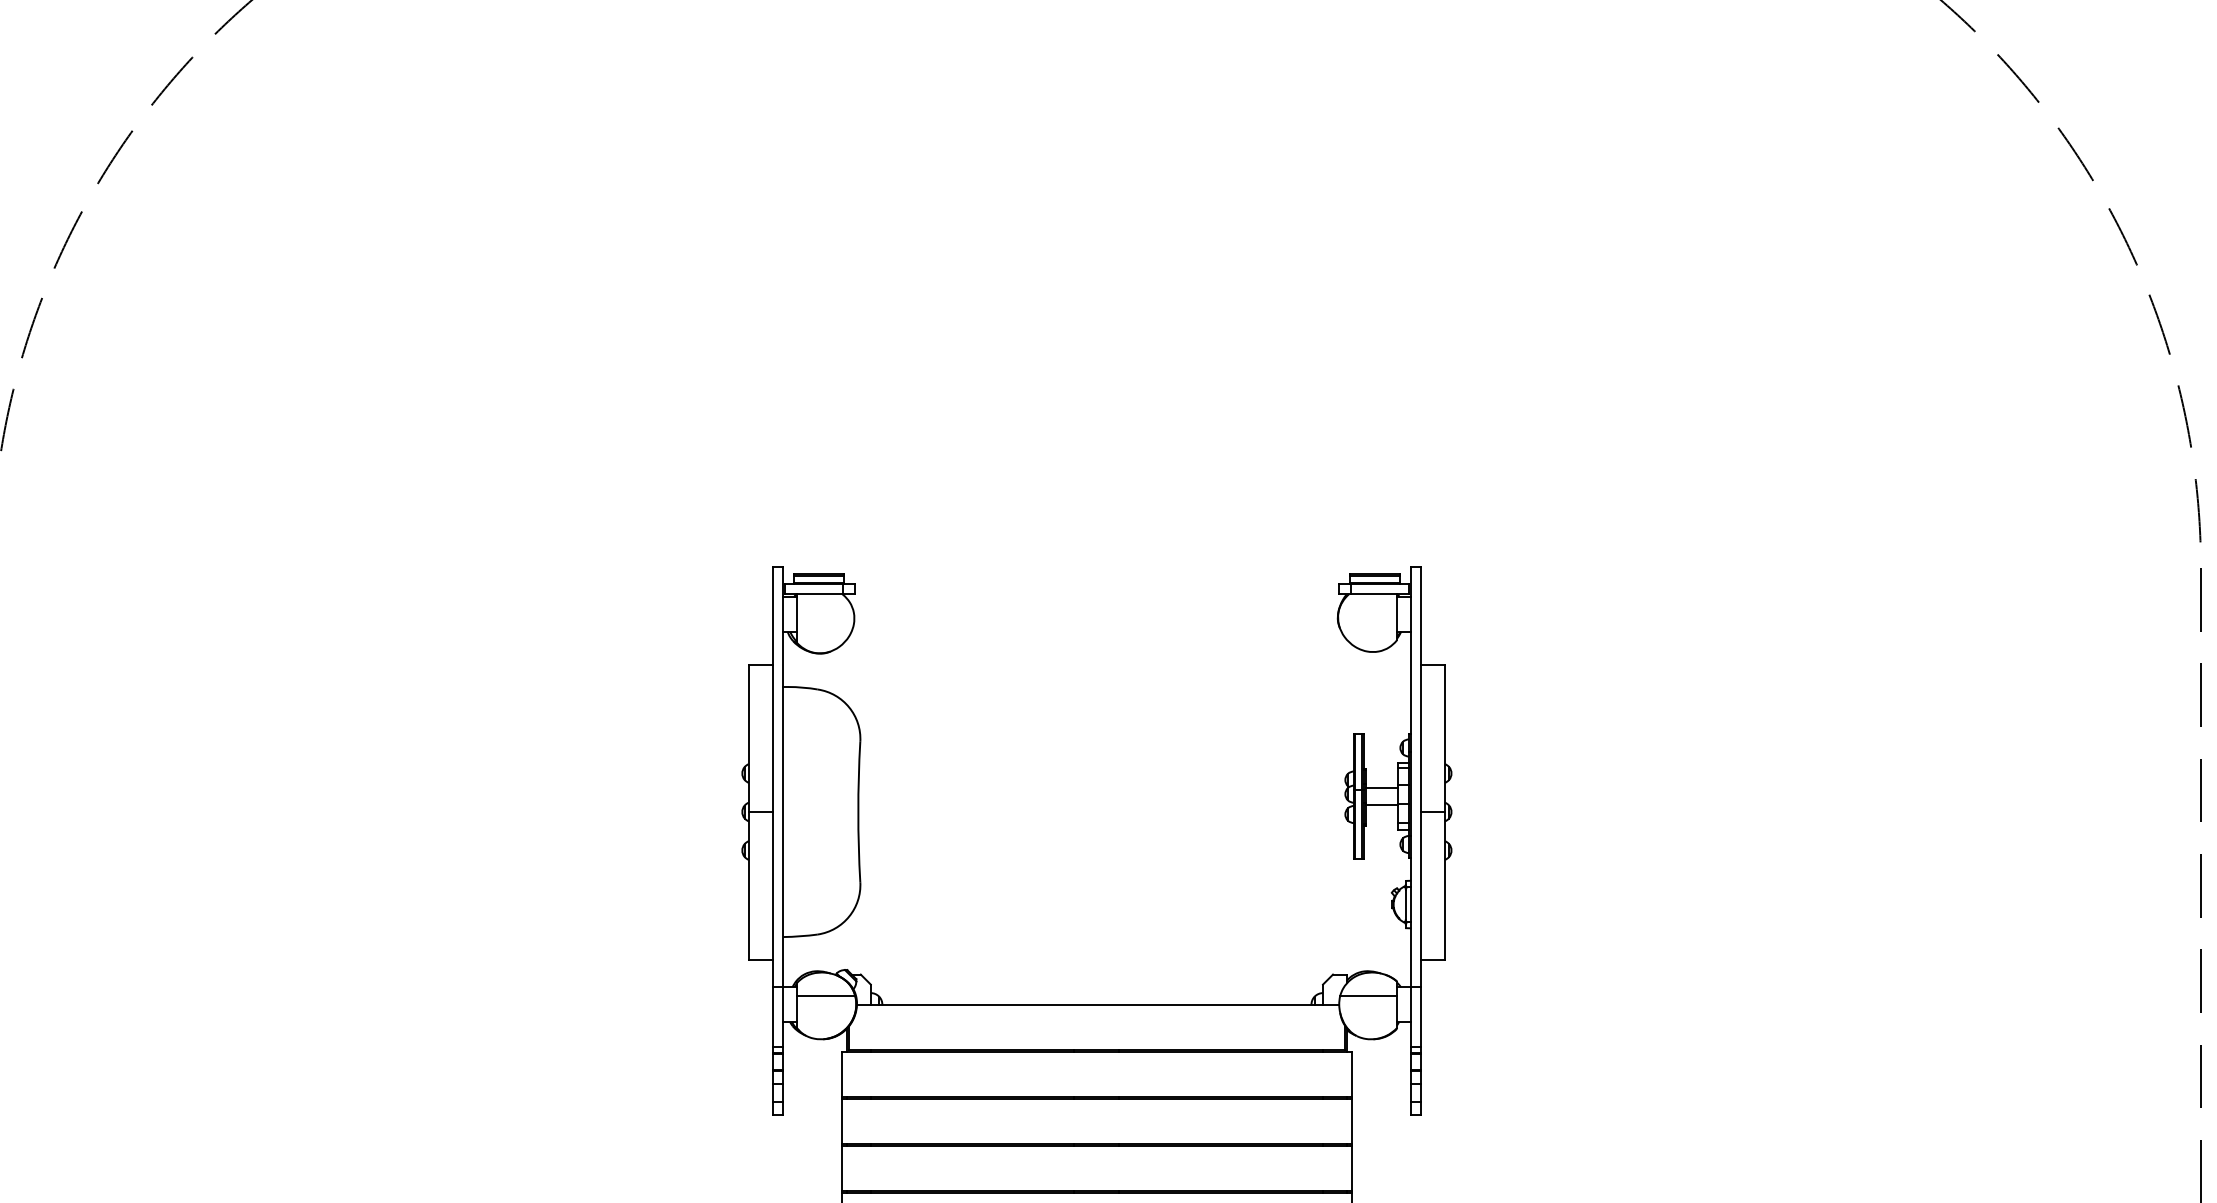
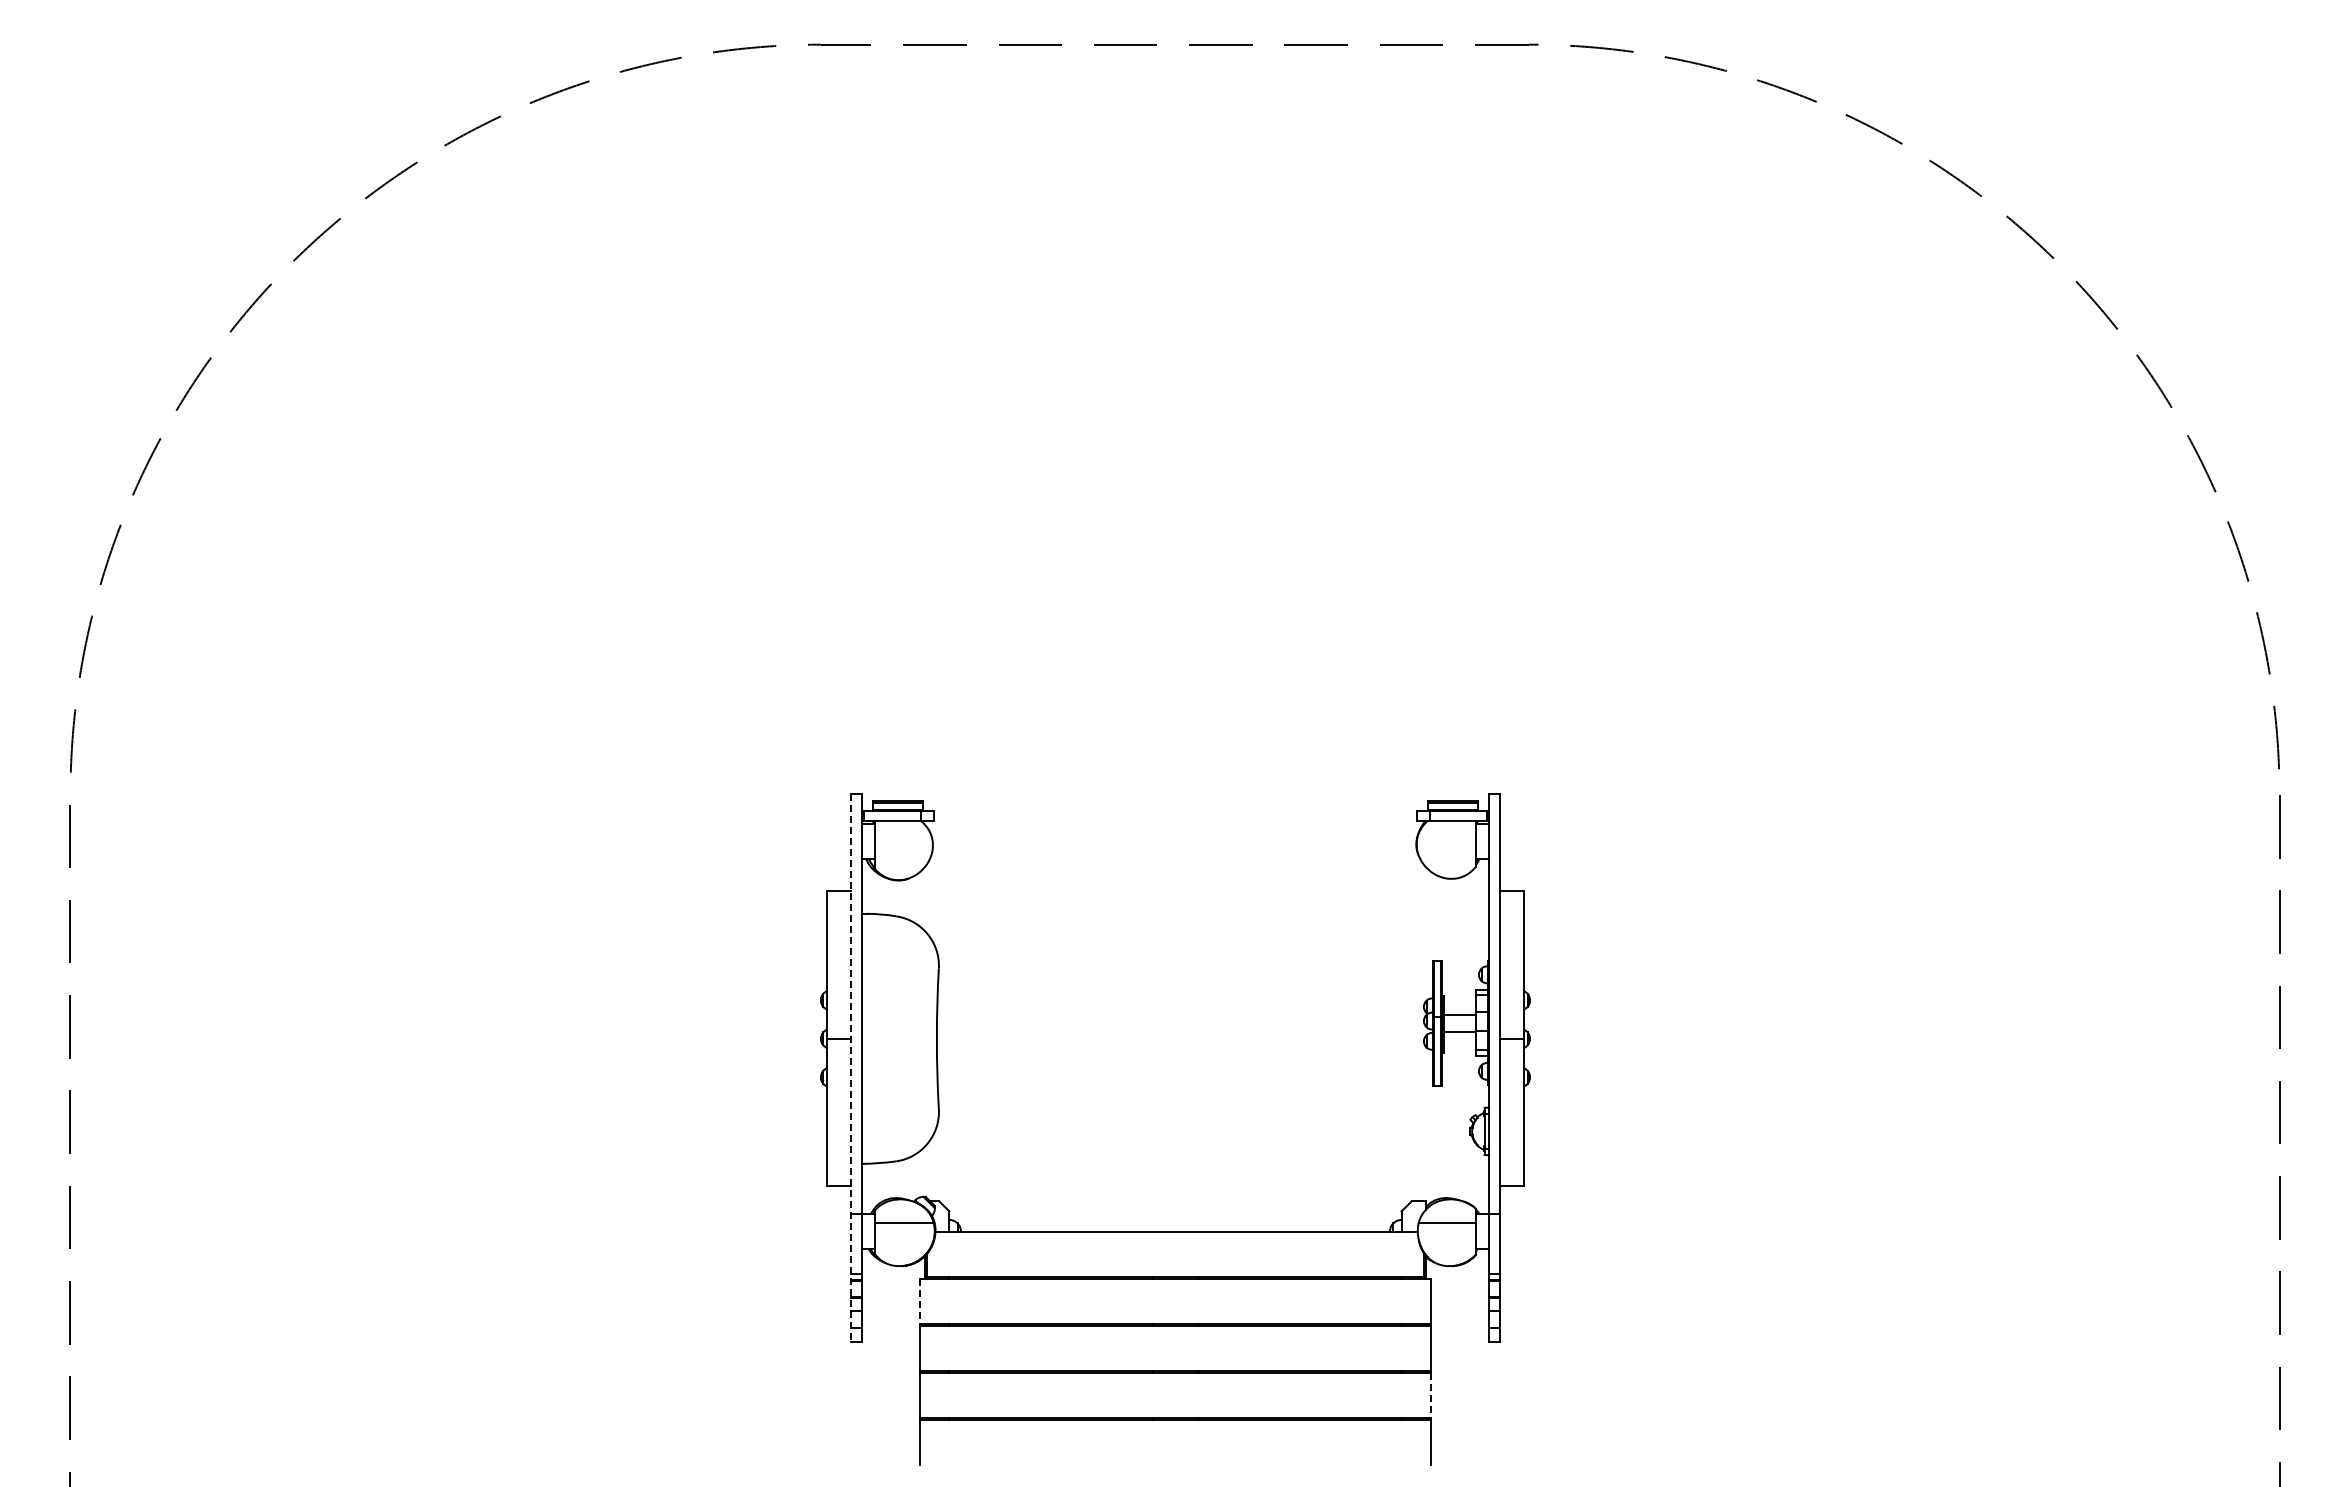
line: (772, 840) -> (851, 1067), solid -> dashed
line: (841, 1074) -> (920, 1301), solid -> dashed
line: (1351, 1168) -> (1430, 1395), solid -> dashed

